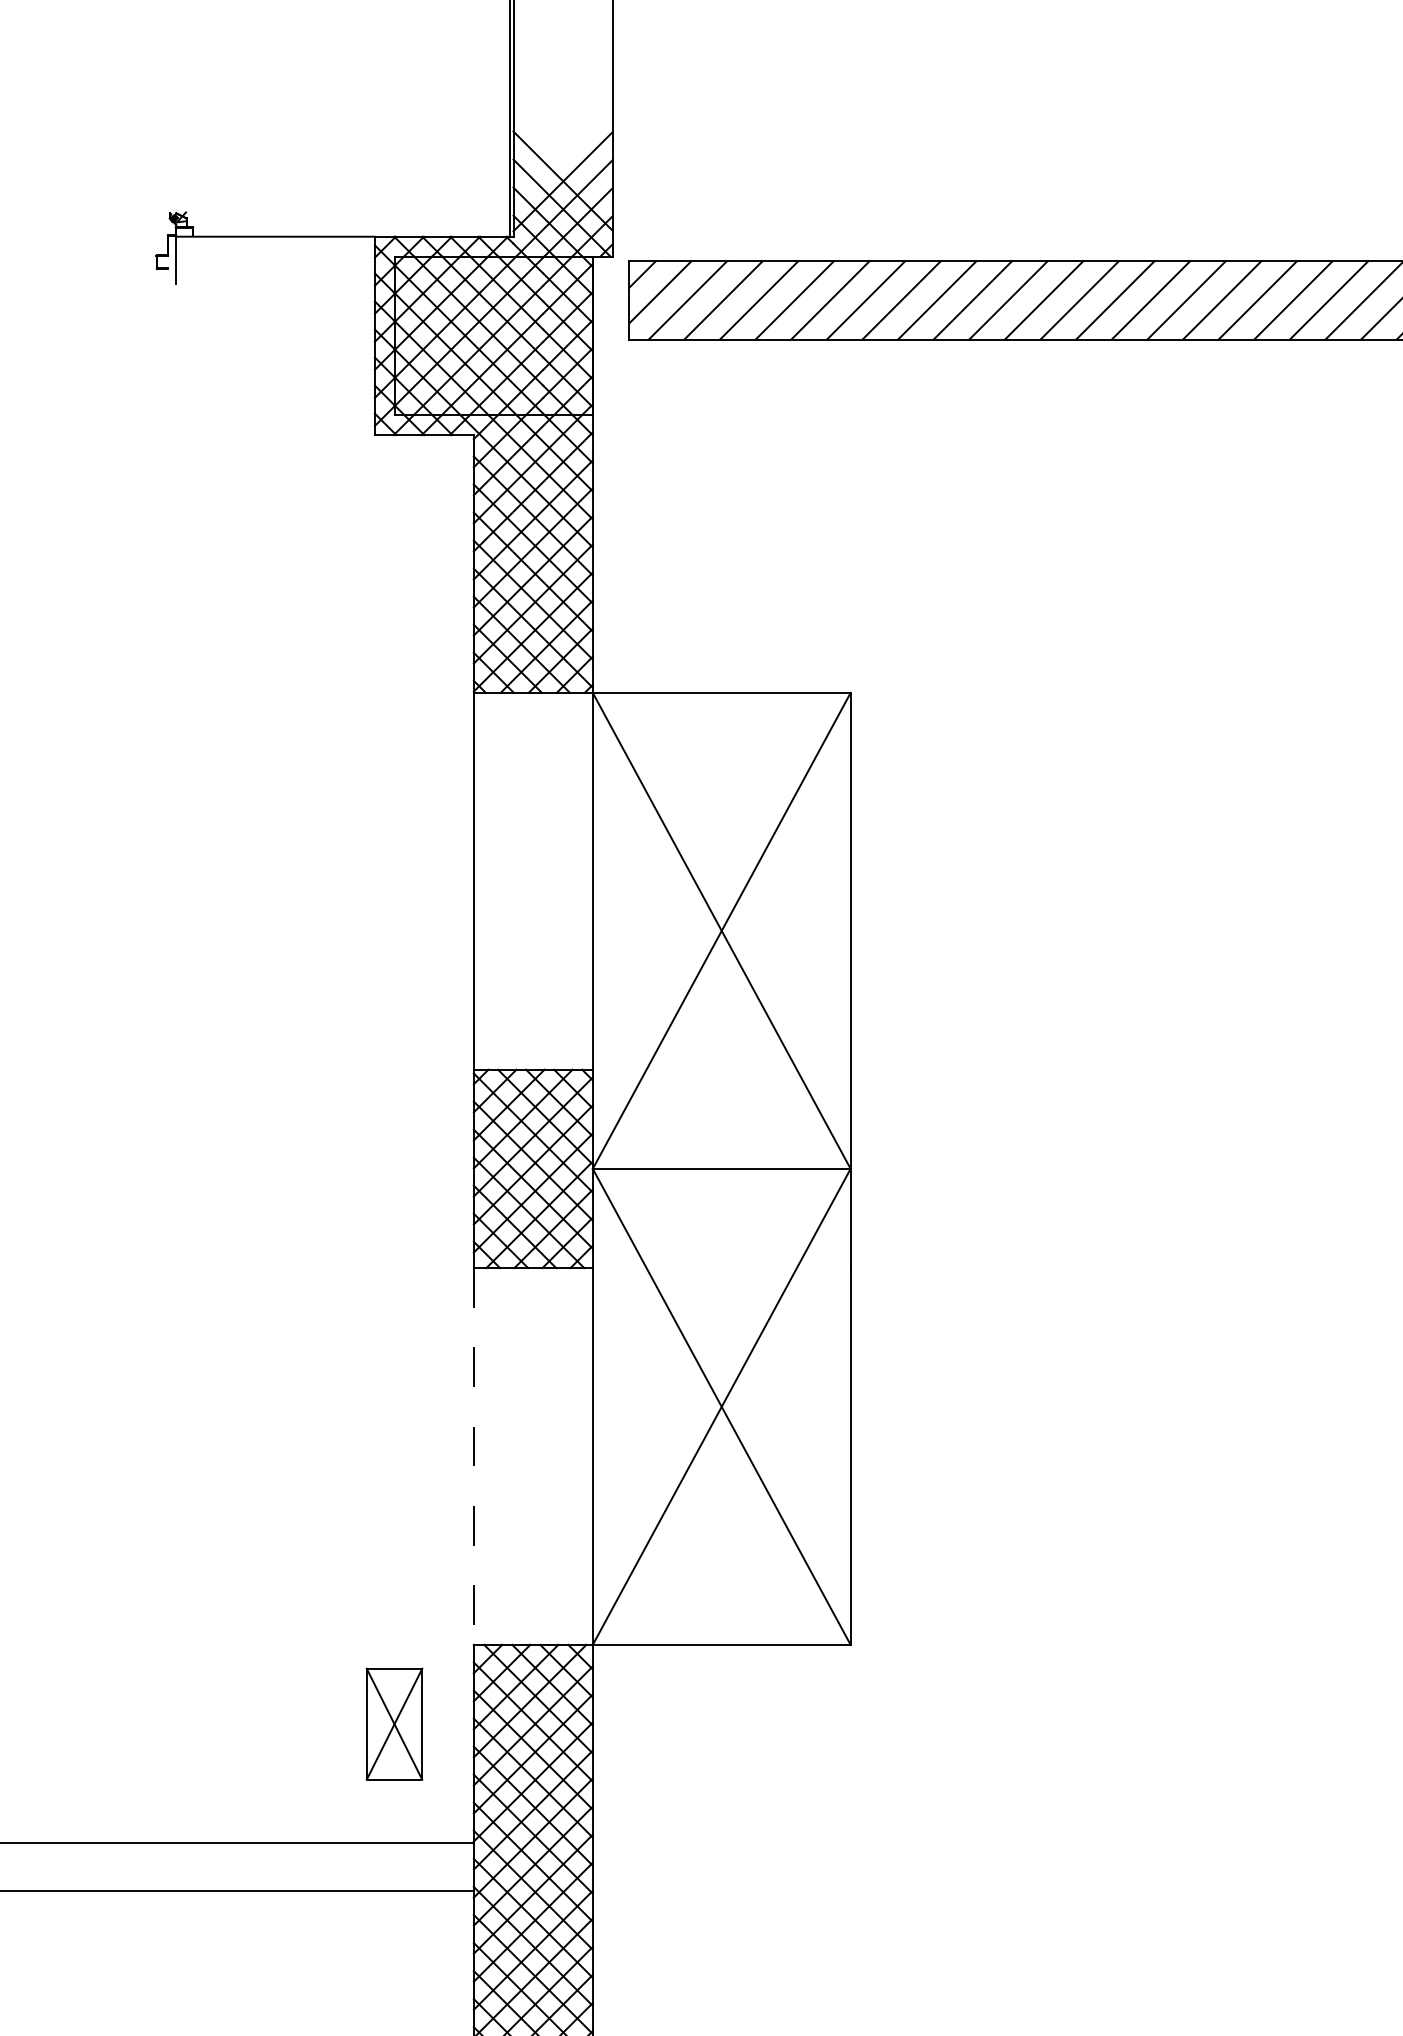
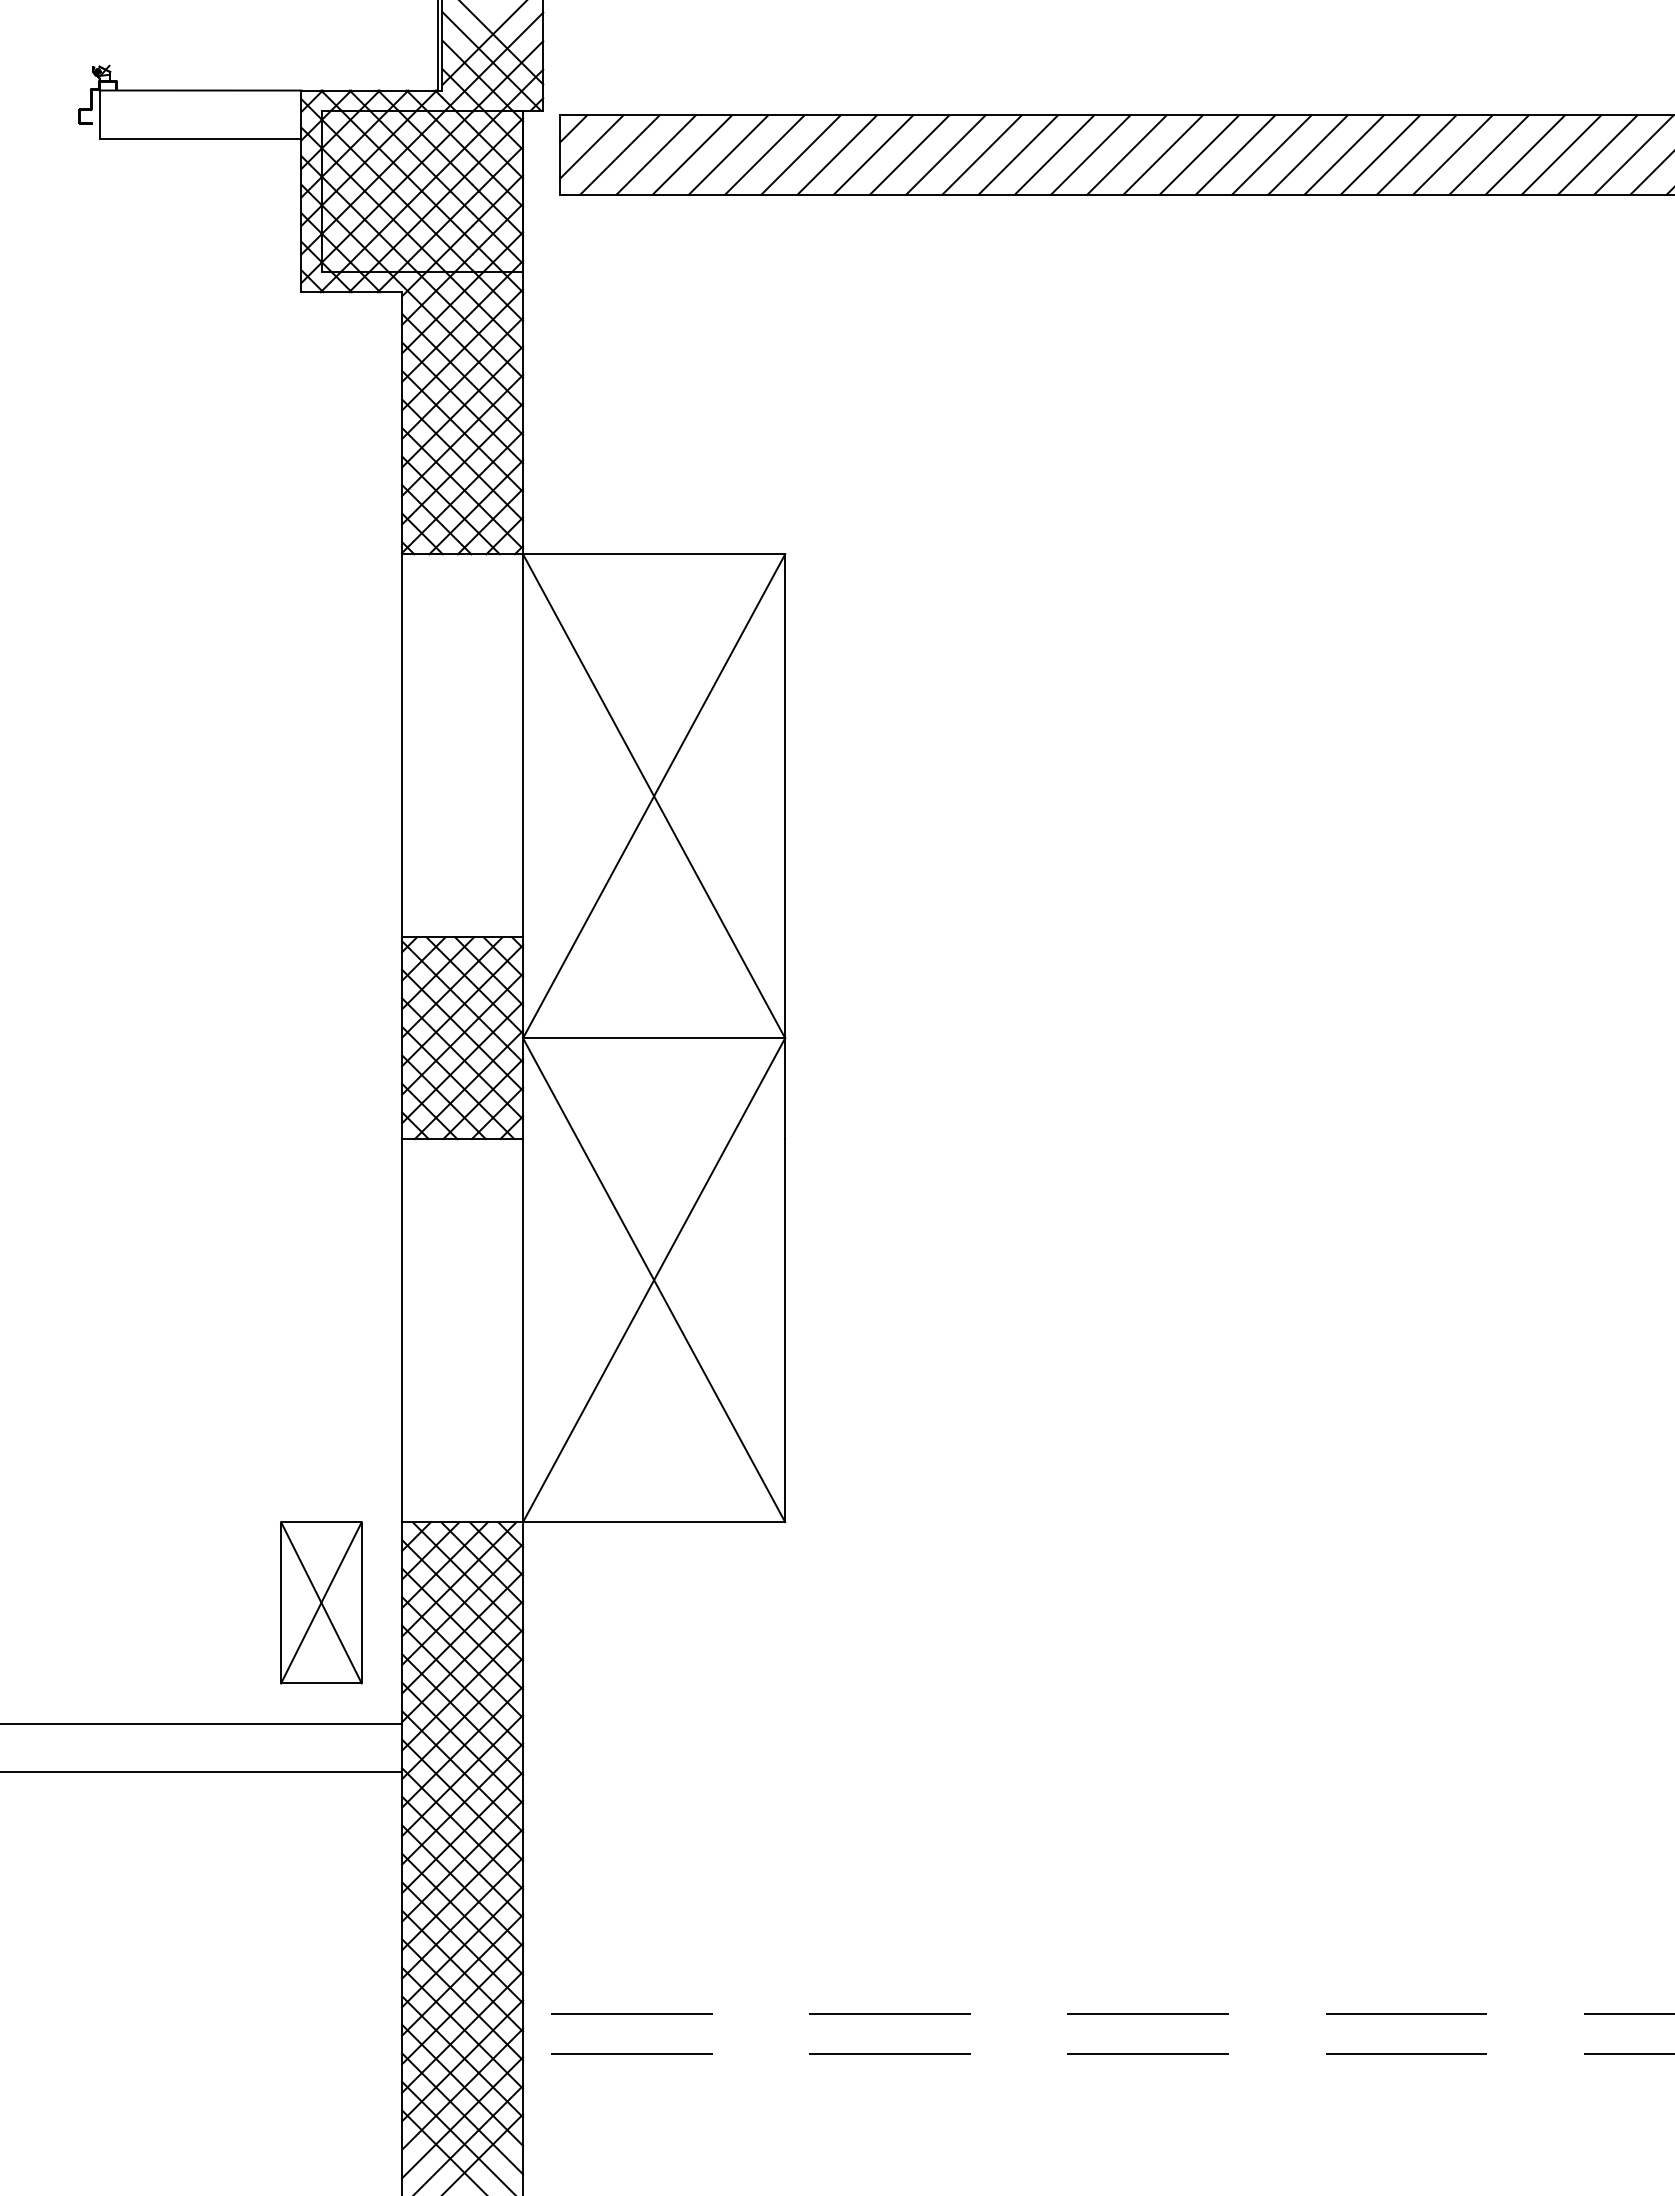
line: (275, 283) -> (200, 138), added
line: (474, 1456) -> (402, 1330), dashed -> solid
part: (394, 1723) -> (321, 1602), size x1.43

